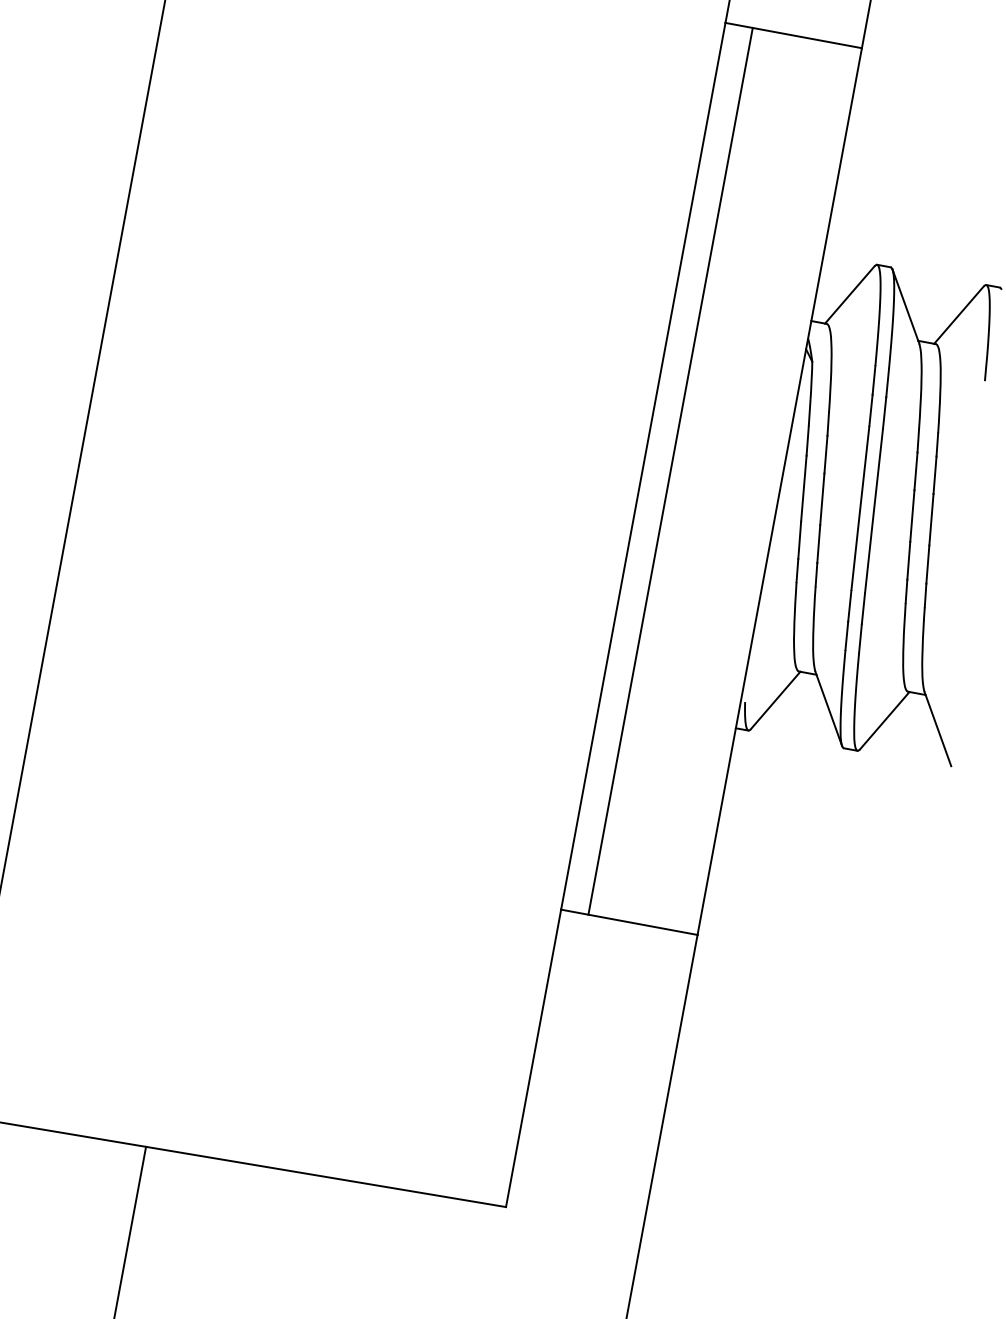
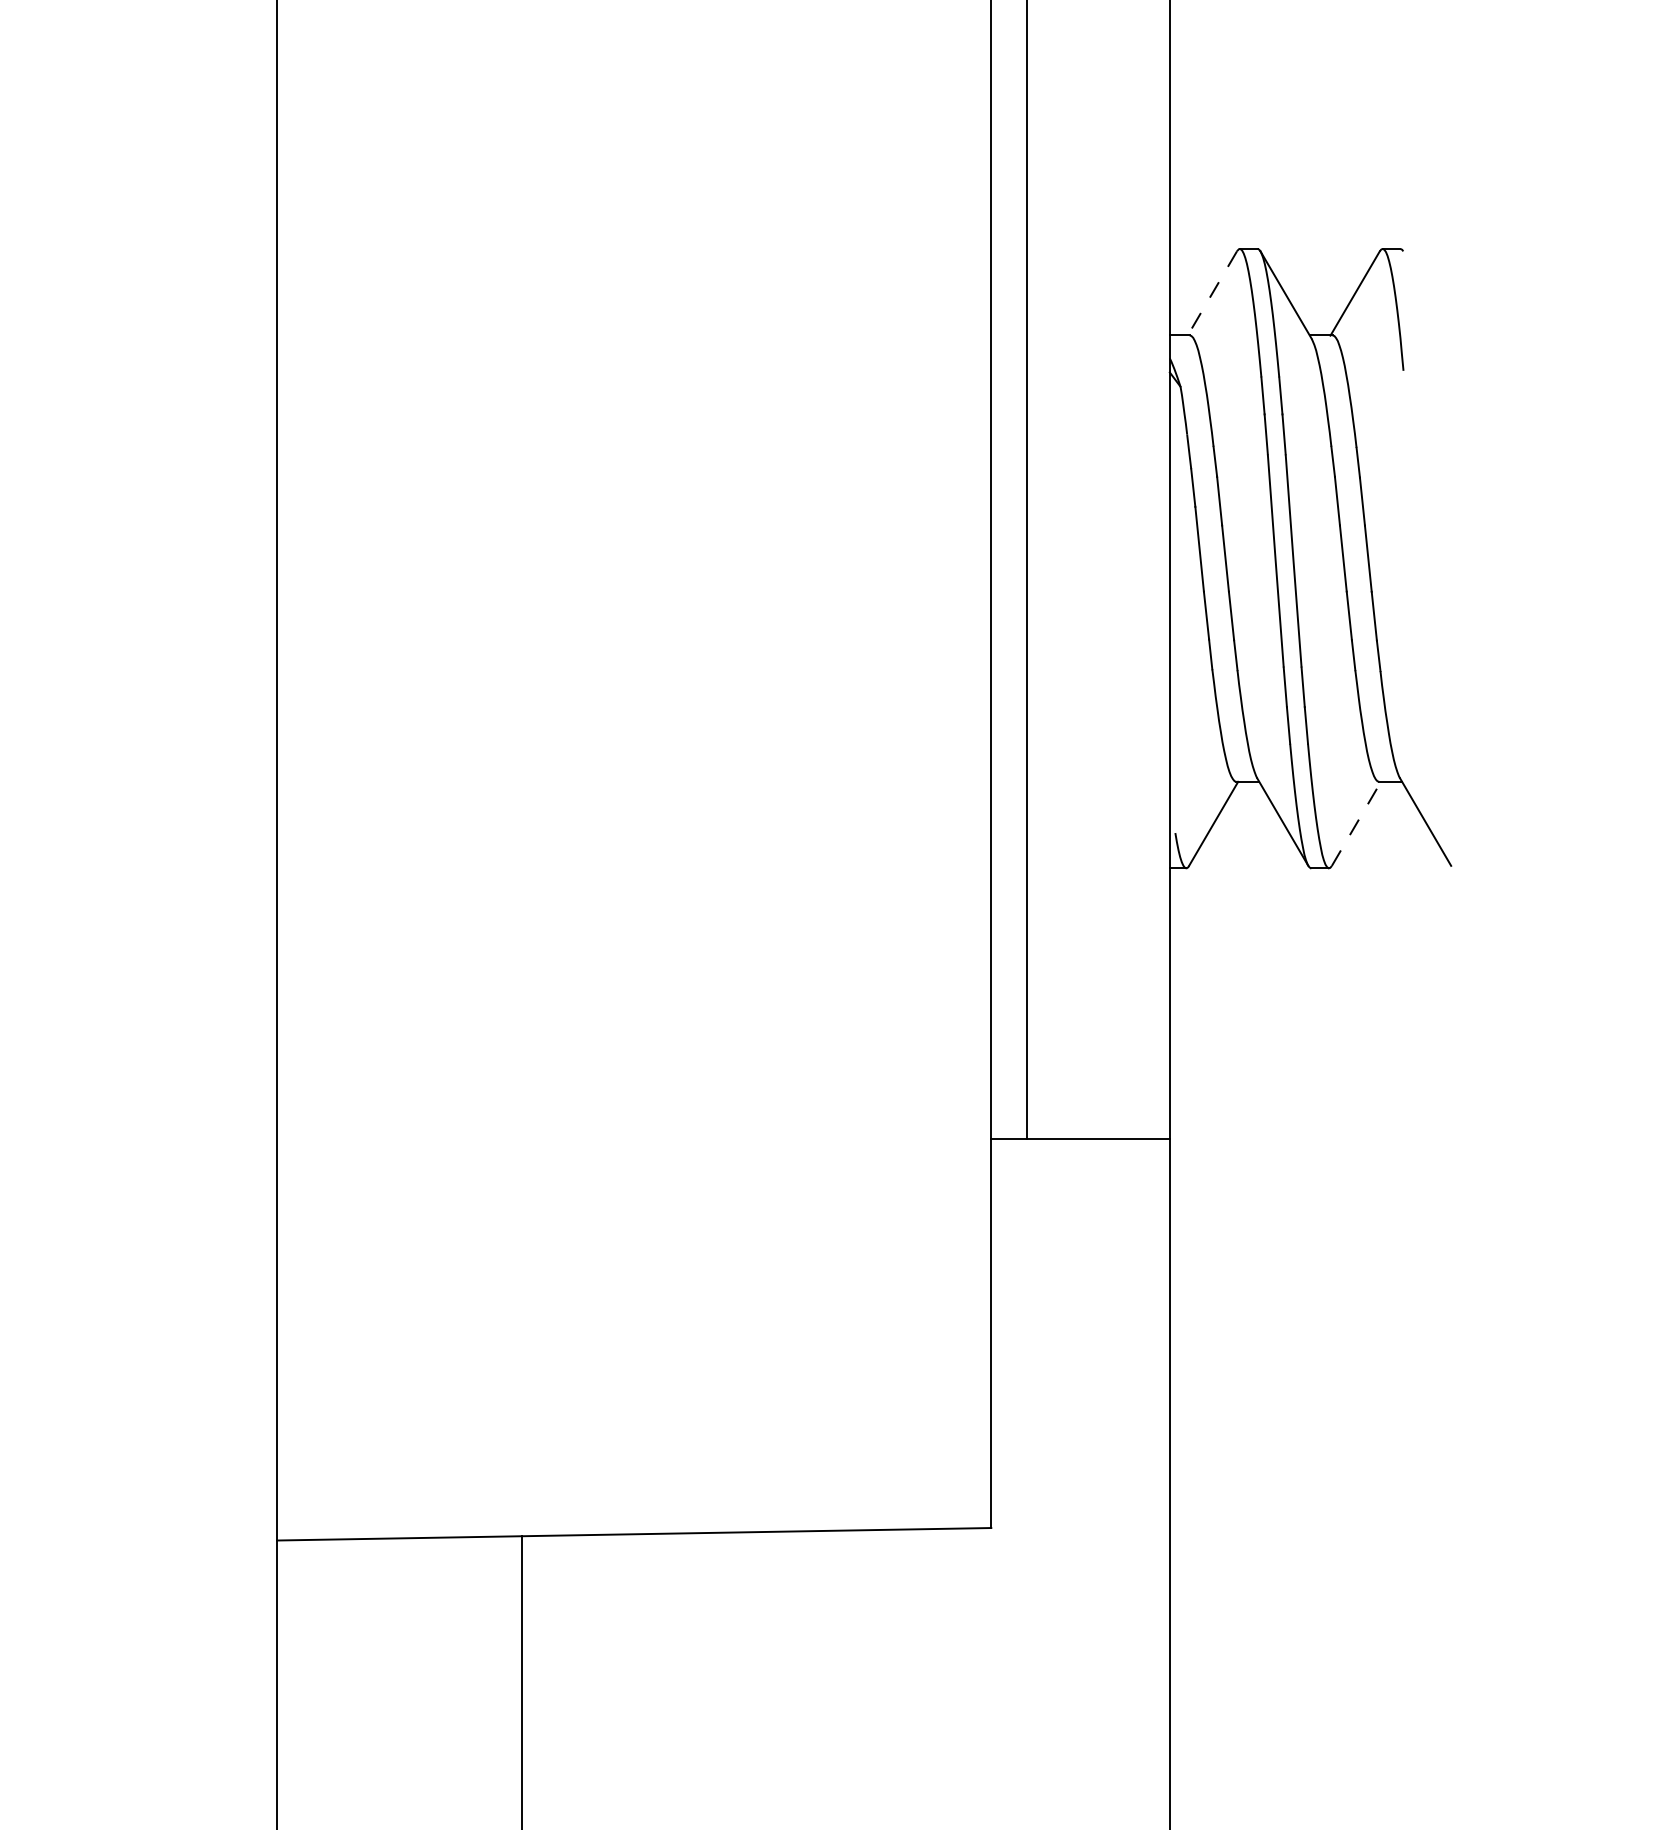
line: (849, 294) -> (1212, 293), solid -> dashed
line: (884, 720) -> (1356, 823), solid -> dashed

